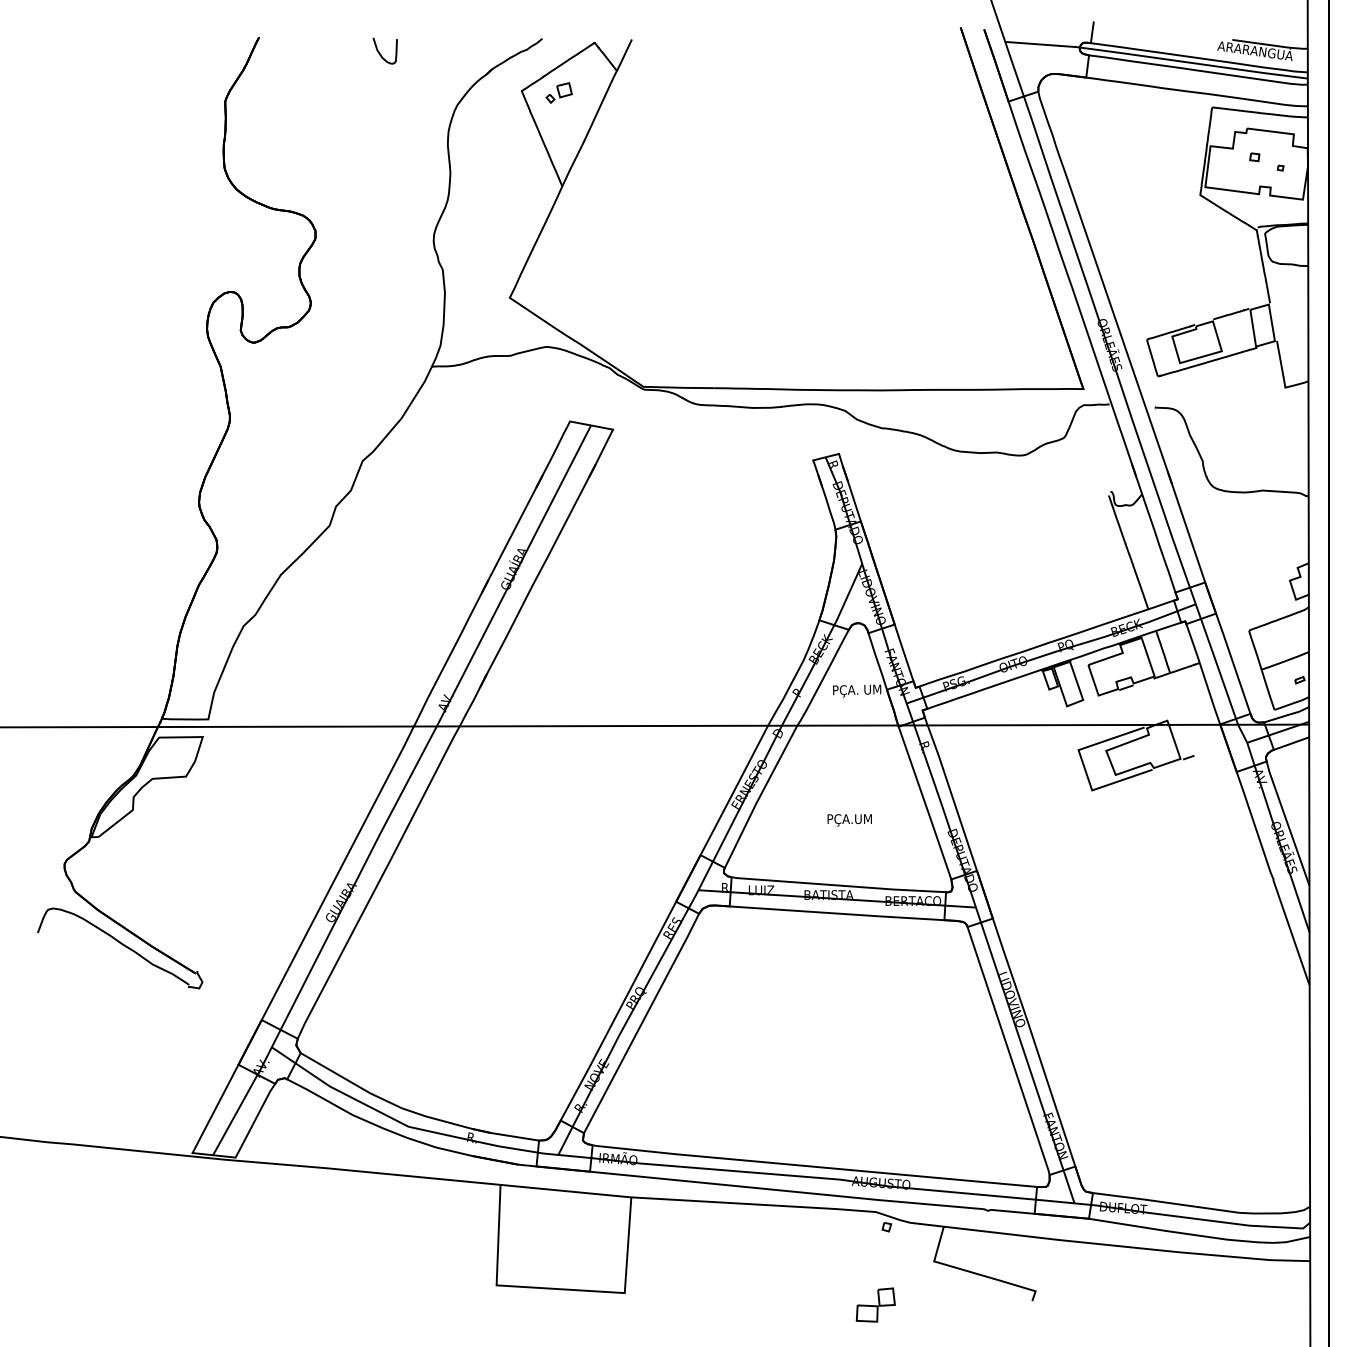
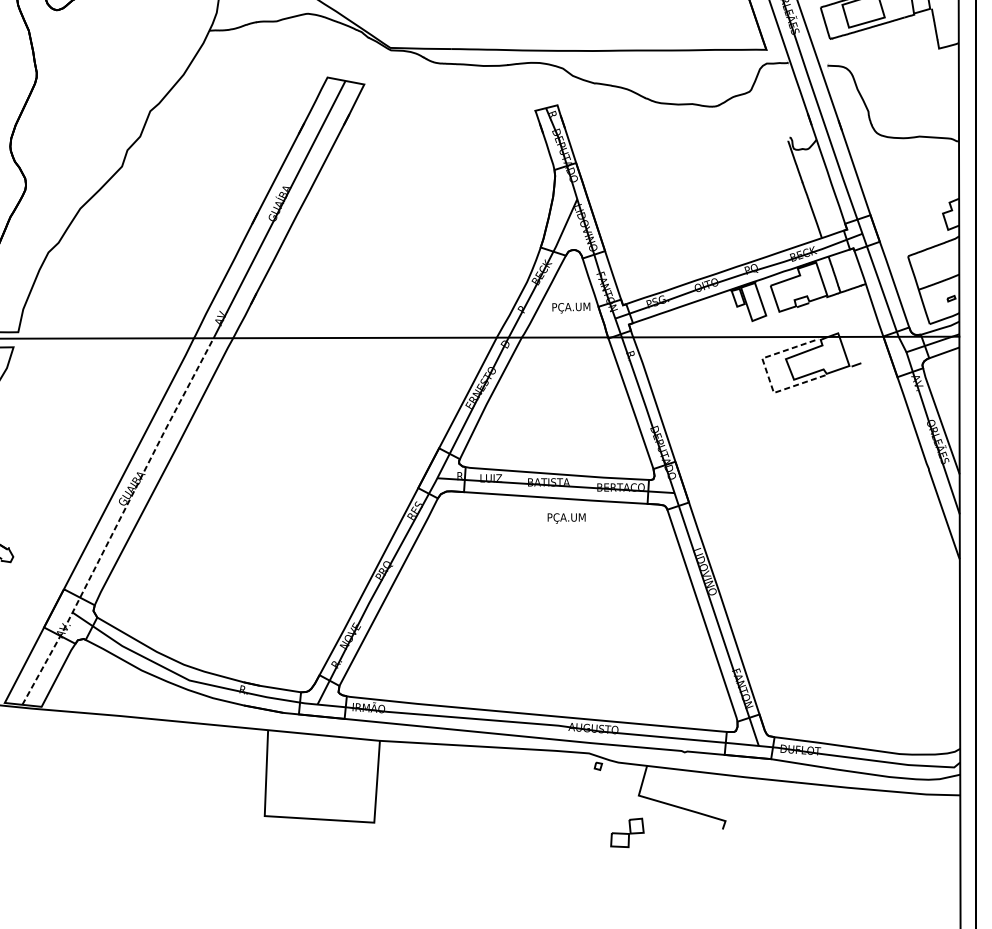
text: (870, 689) -> (584, 306), PÇA. UM -> PÇA.UM
line: (1084, 767) -> (767, 373), solid -> dashed
text: (849, 820) -> (566, 518), moved
line: (326, 940) -> (119, 521), solid -> dashed
part: (875, 1304) -> (627, 832), moved

